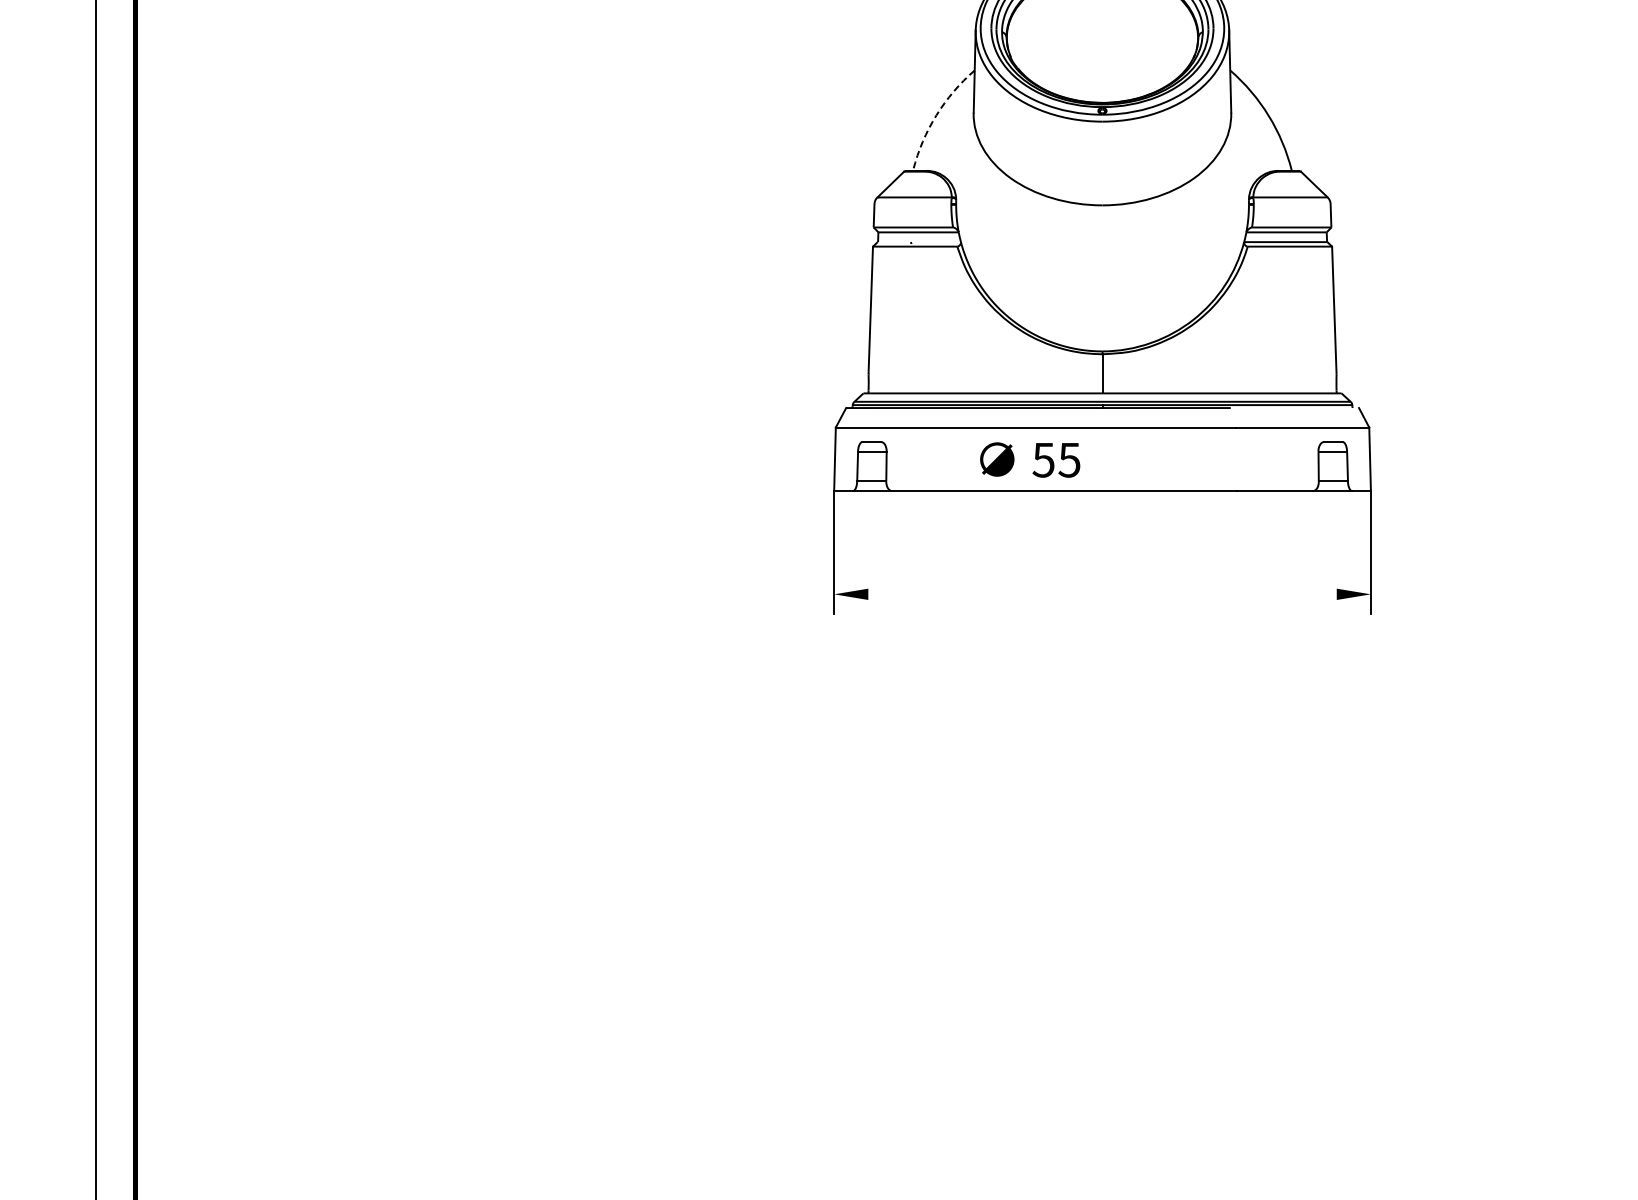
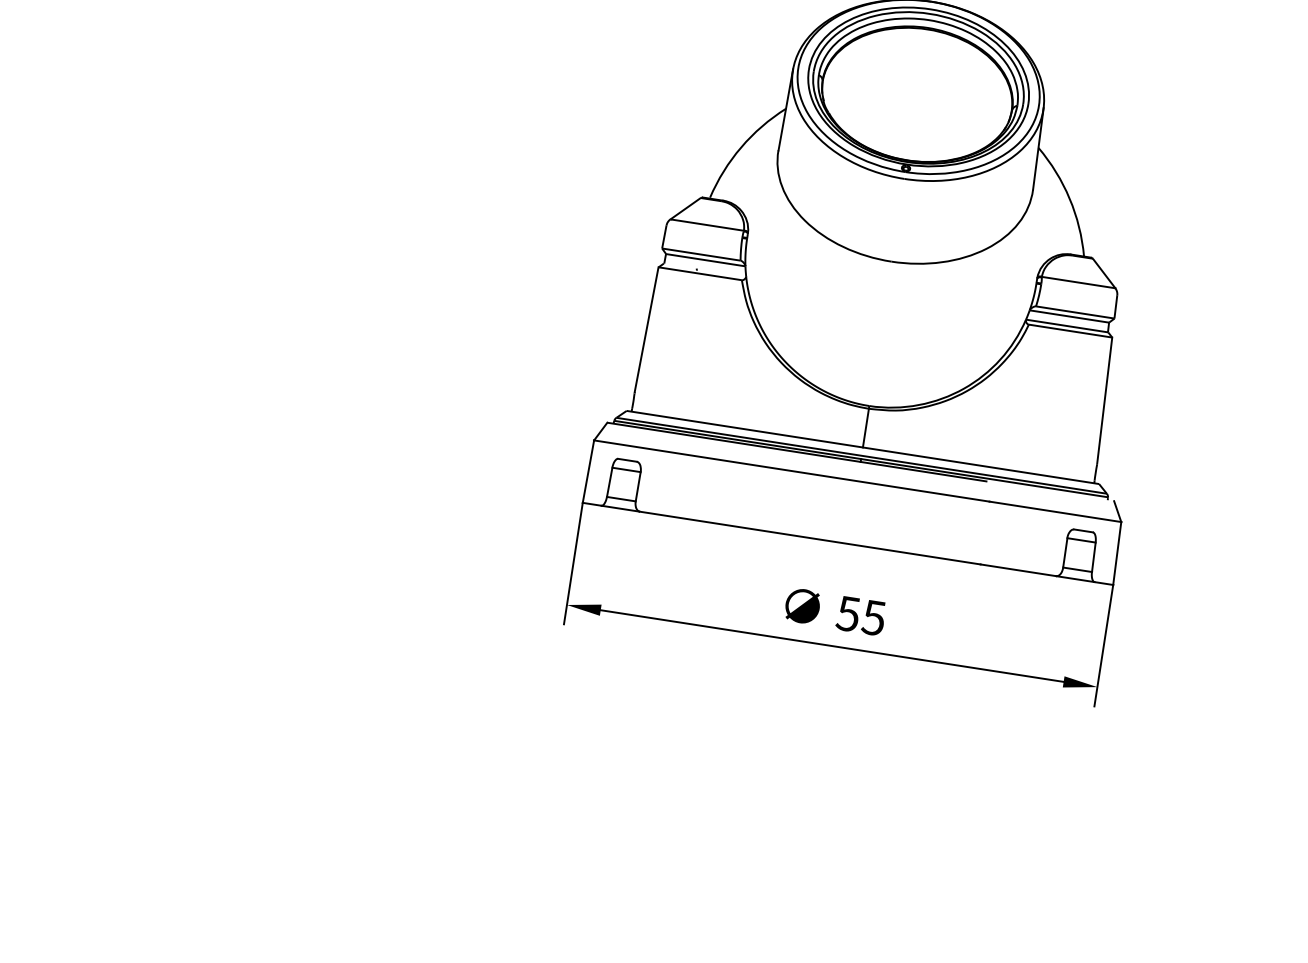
arc: (936, 115) -> (741, 147), dashed -> solid
text: (1030, 459) -> (835, 611), moved
line: (1102, 594) -> (832, 646), added

